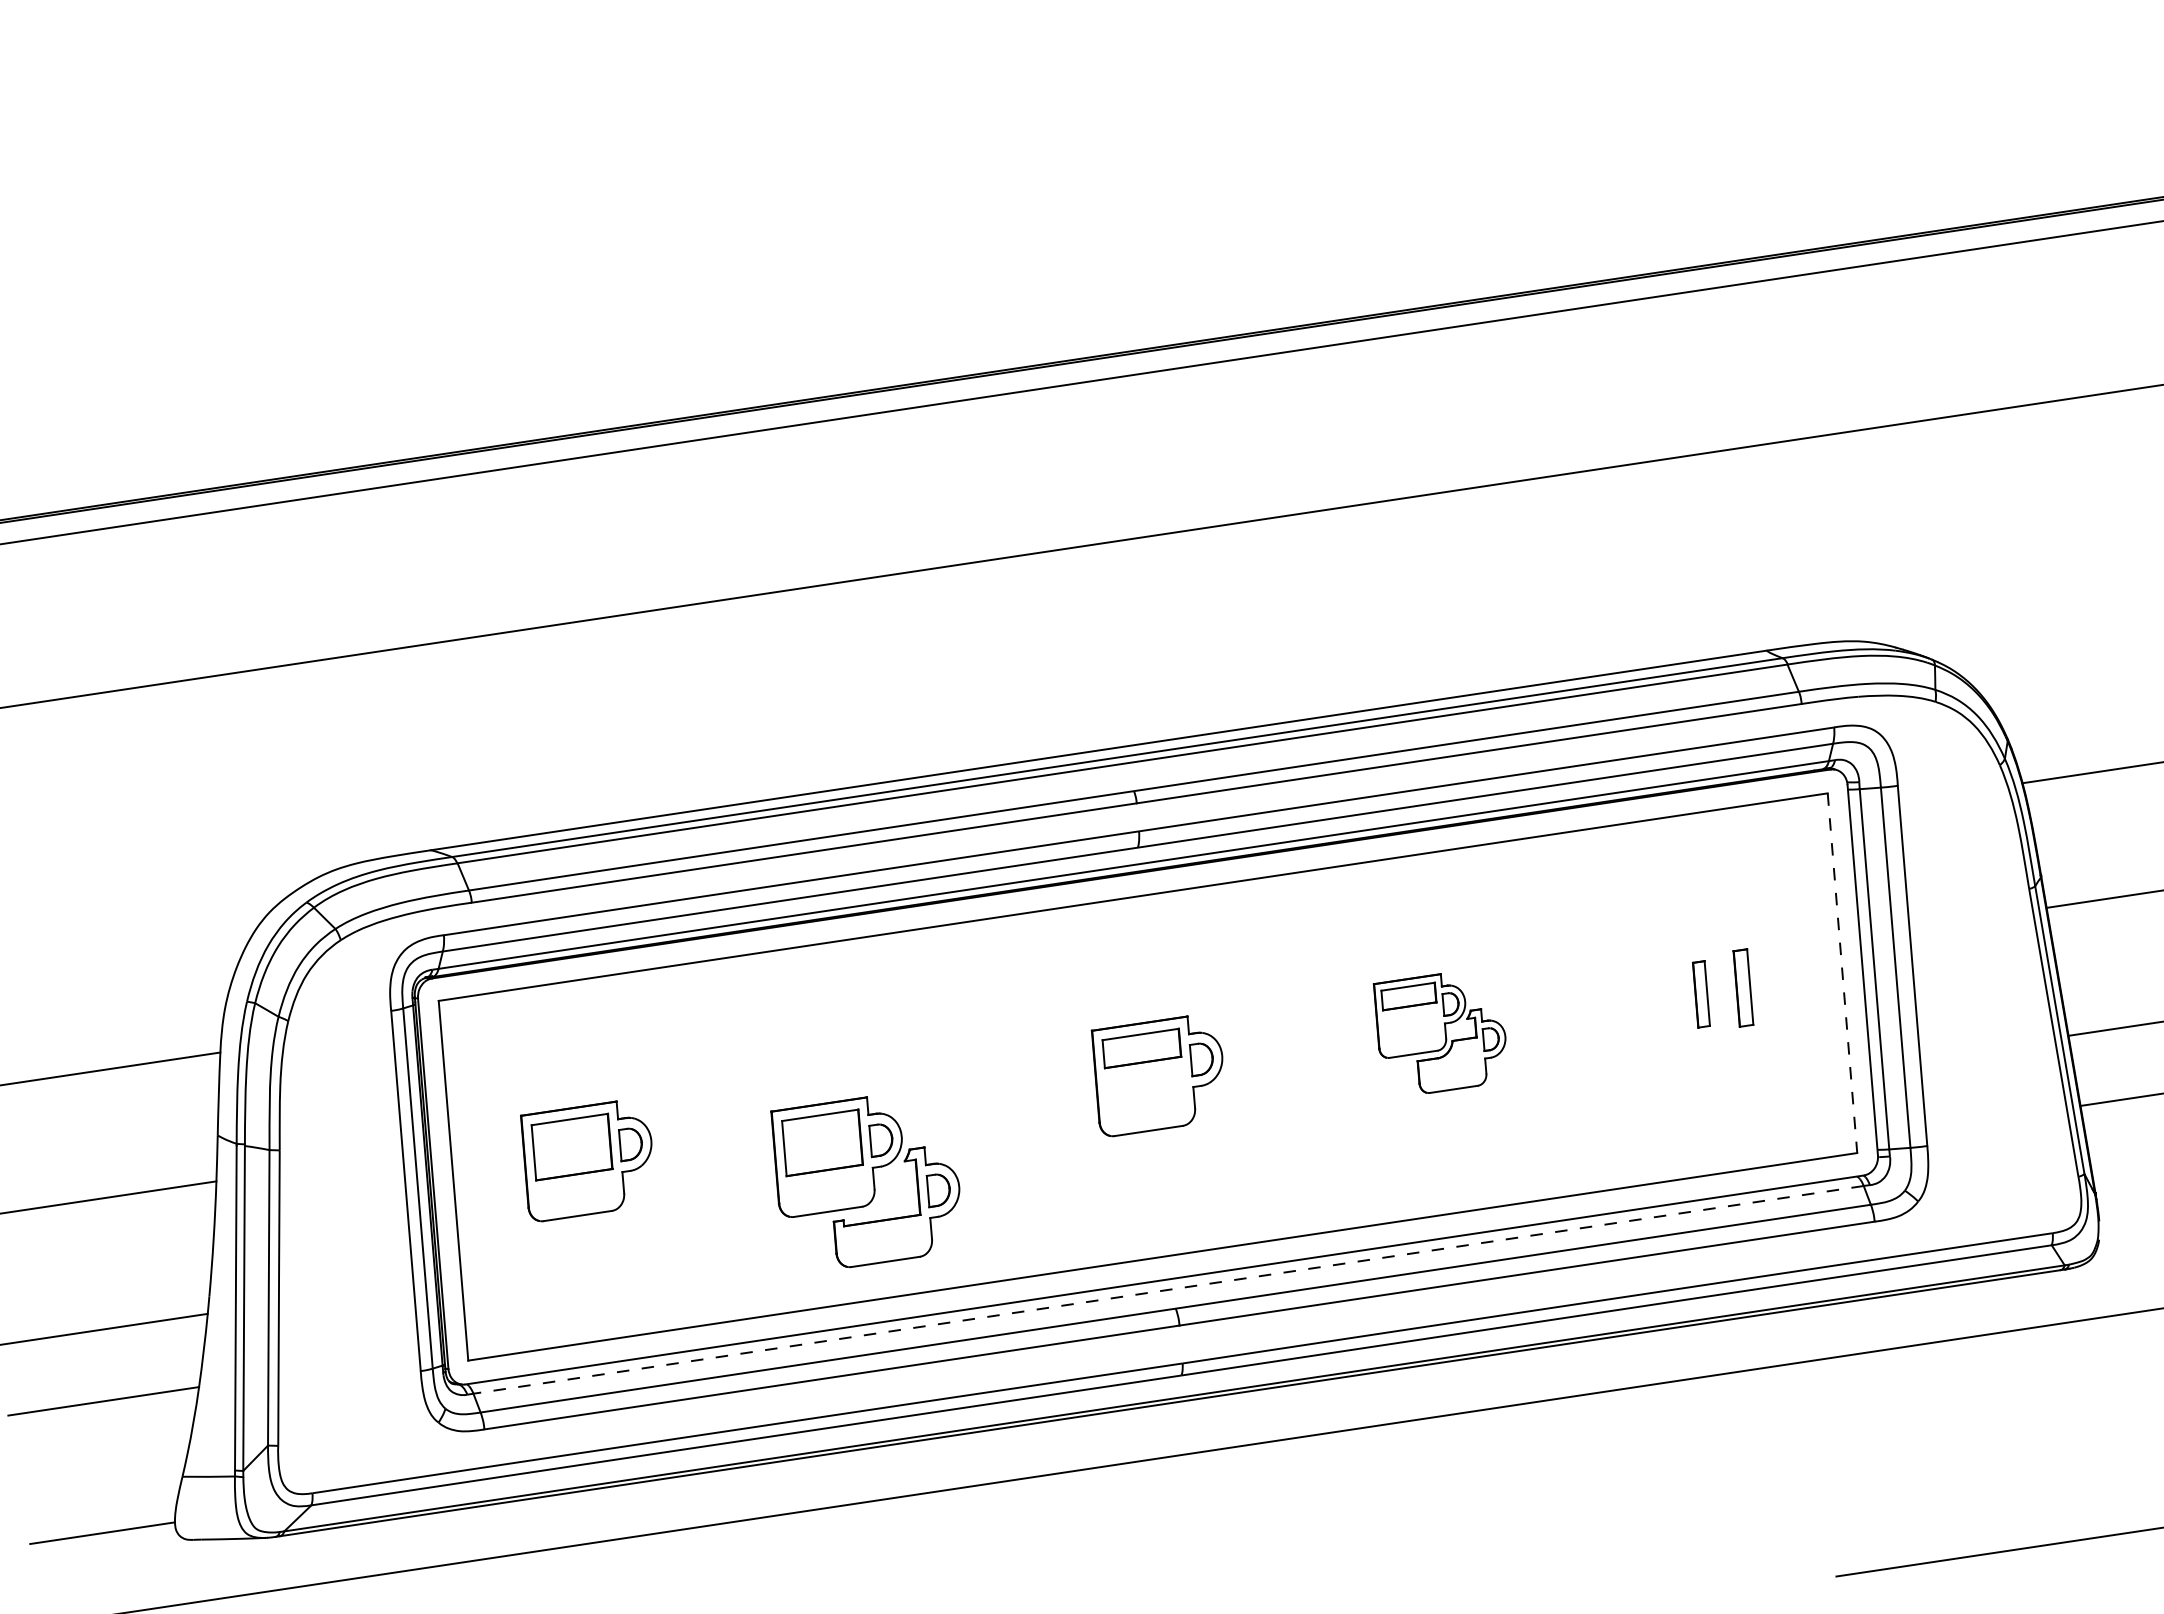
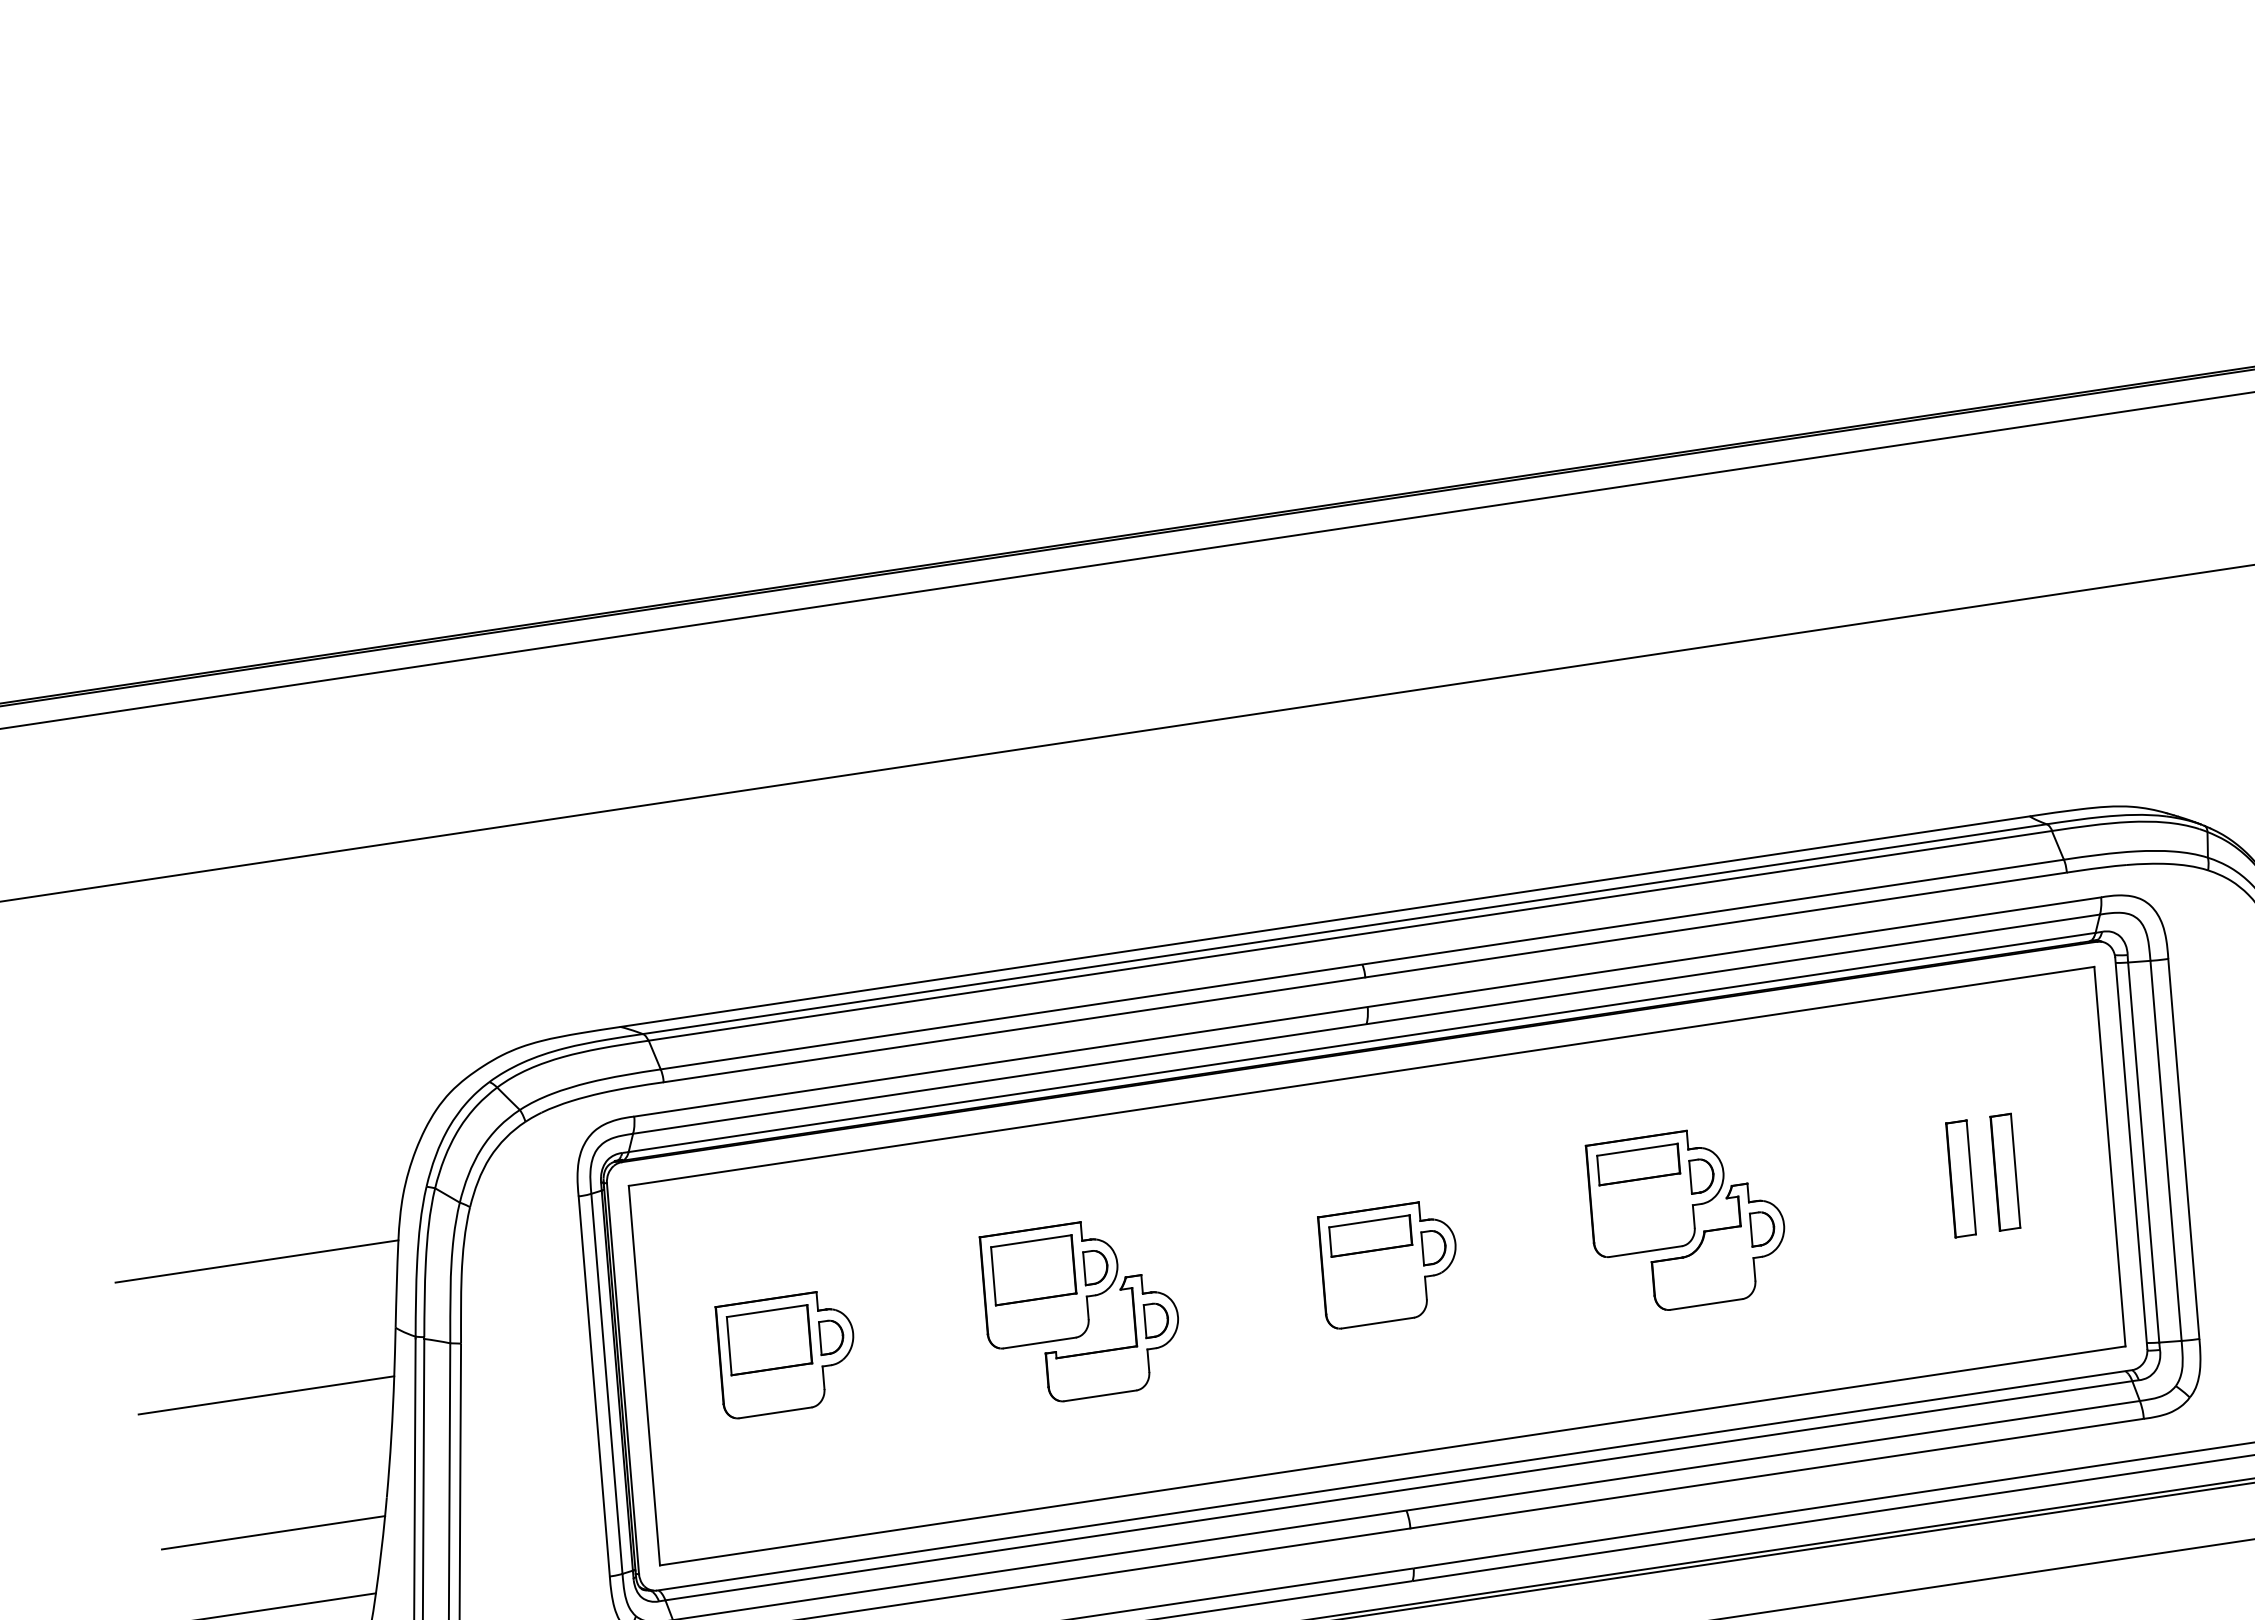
line: (1842, 973) -> (2109, 1156), dashed -> solid
part: (1743, 987) -> (2005, 1171), size x1.43
part: (1701, 994) -> (1961, 1179), size x1.67
part: (1439, 1033) -> (1684, 1220), size x1.43
part: (865, 1182) -> (1079, 1312), moved
line: (1168, 1289) -> (1398, 1490), dashed -> solid

